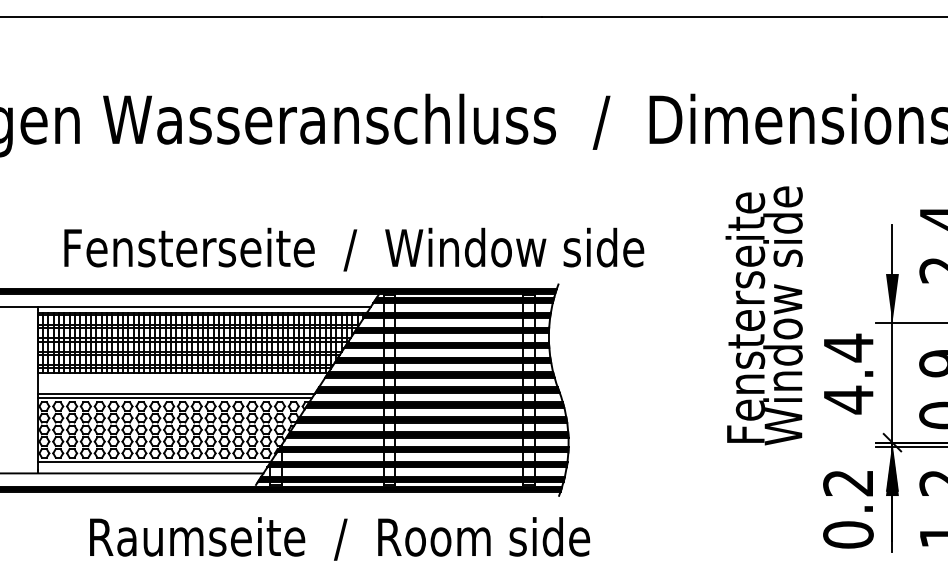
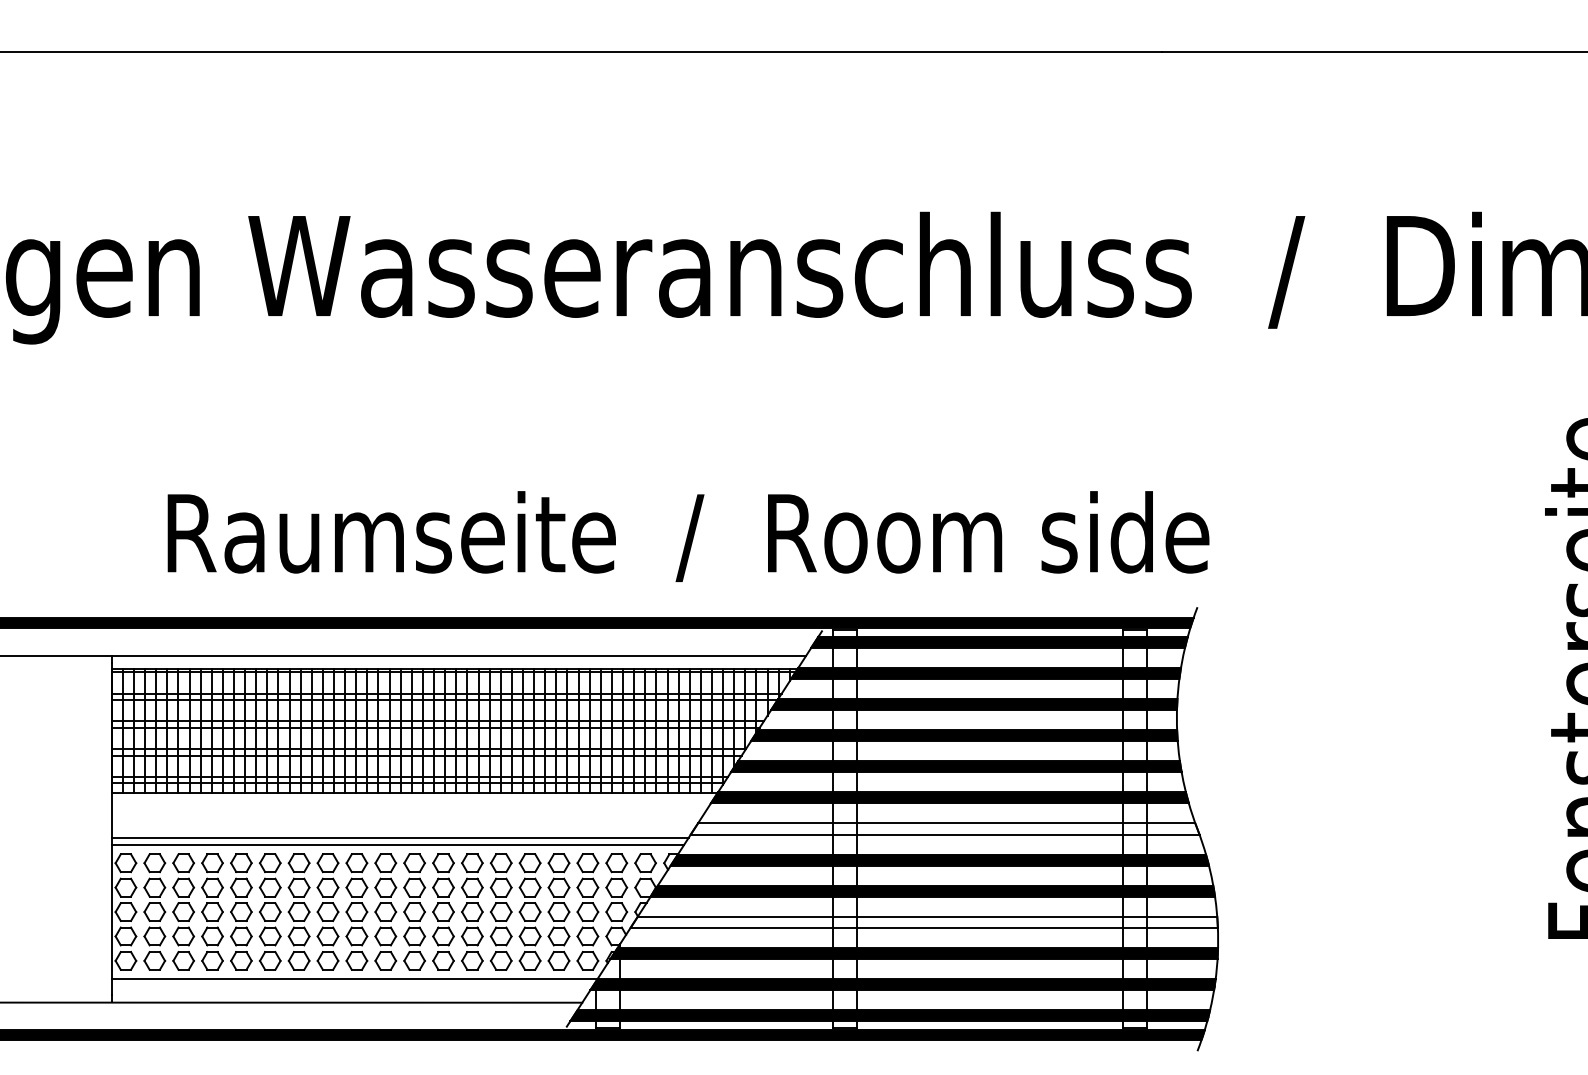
text: (356, 249) -> (776, 536), Fensterseite  /  Window side -> Raumseite  /  Room side
hatch: (437, 389) -> (944, 827), removed
hatch: (427, 434) -> (924, 921), removed

